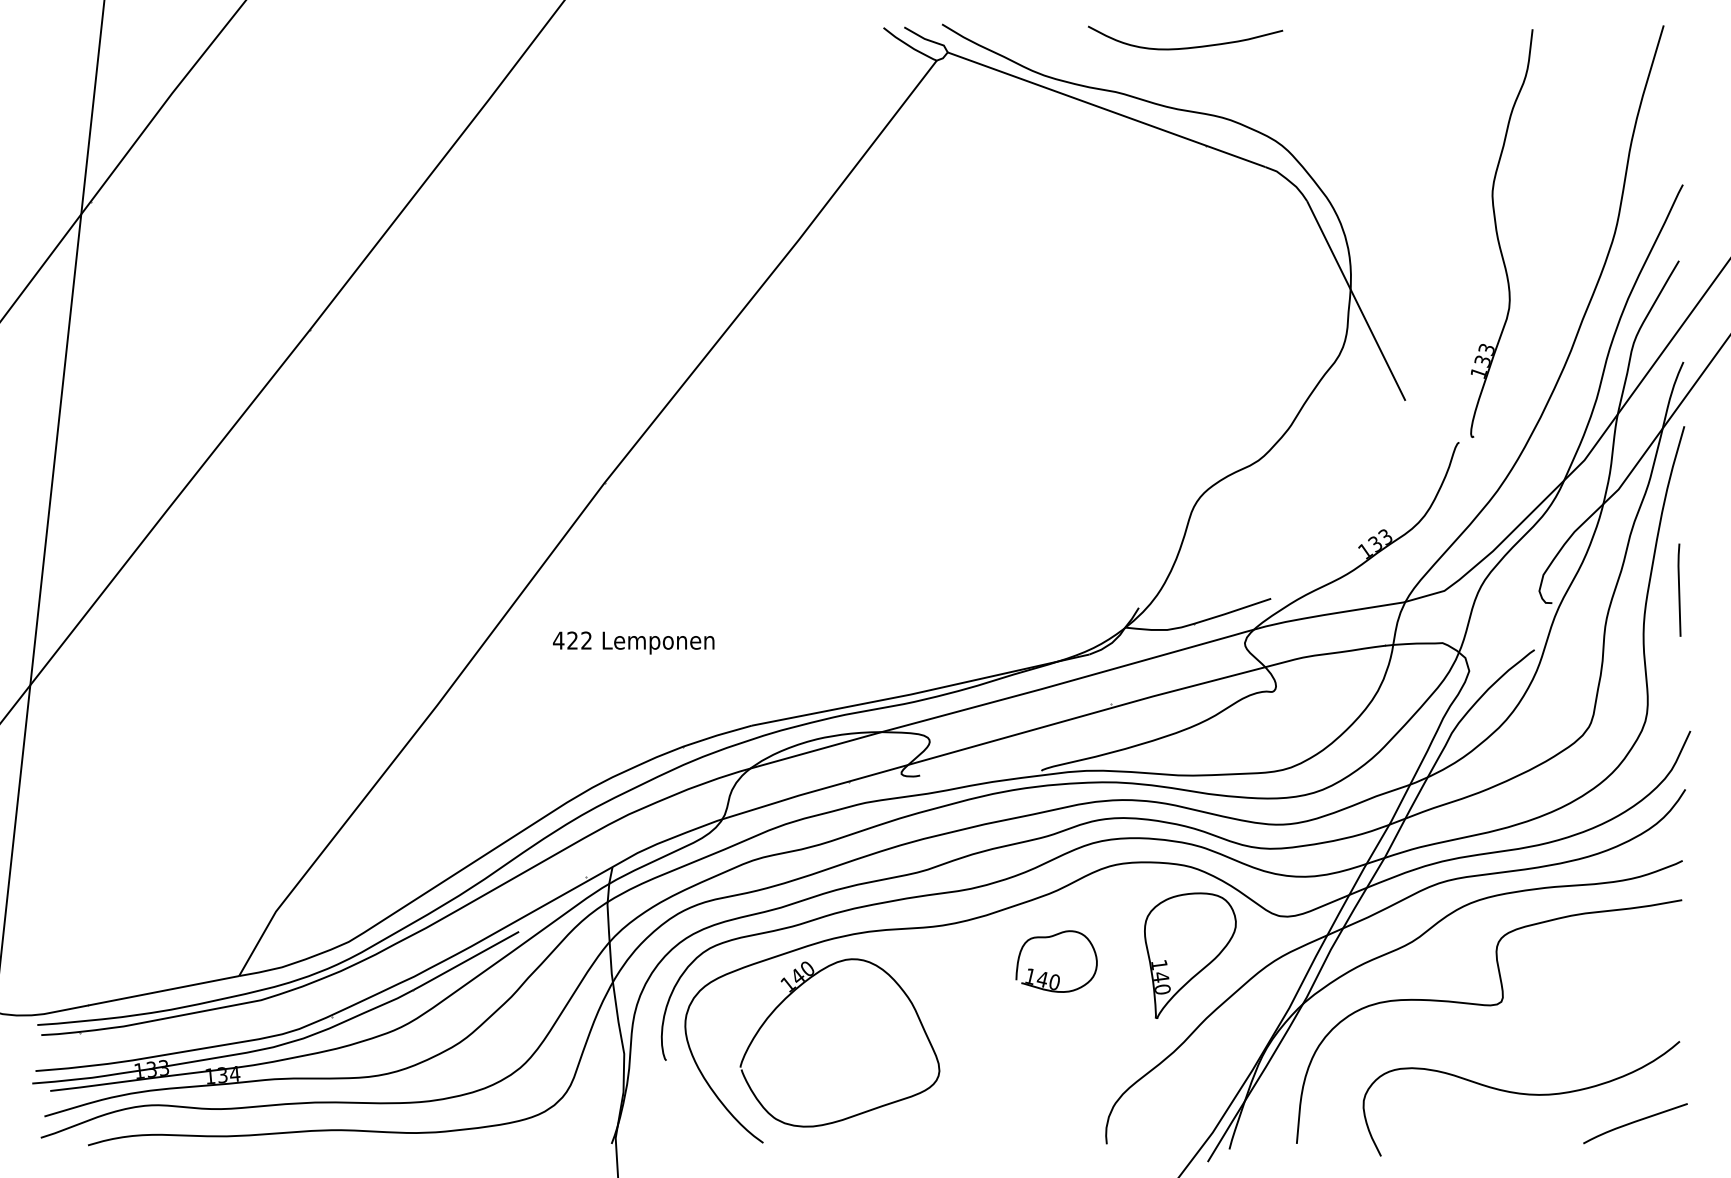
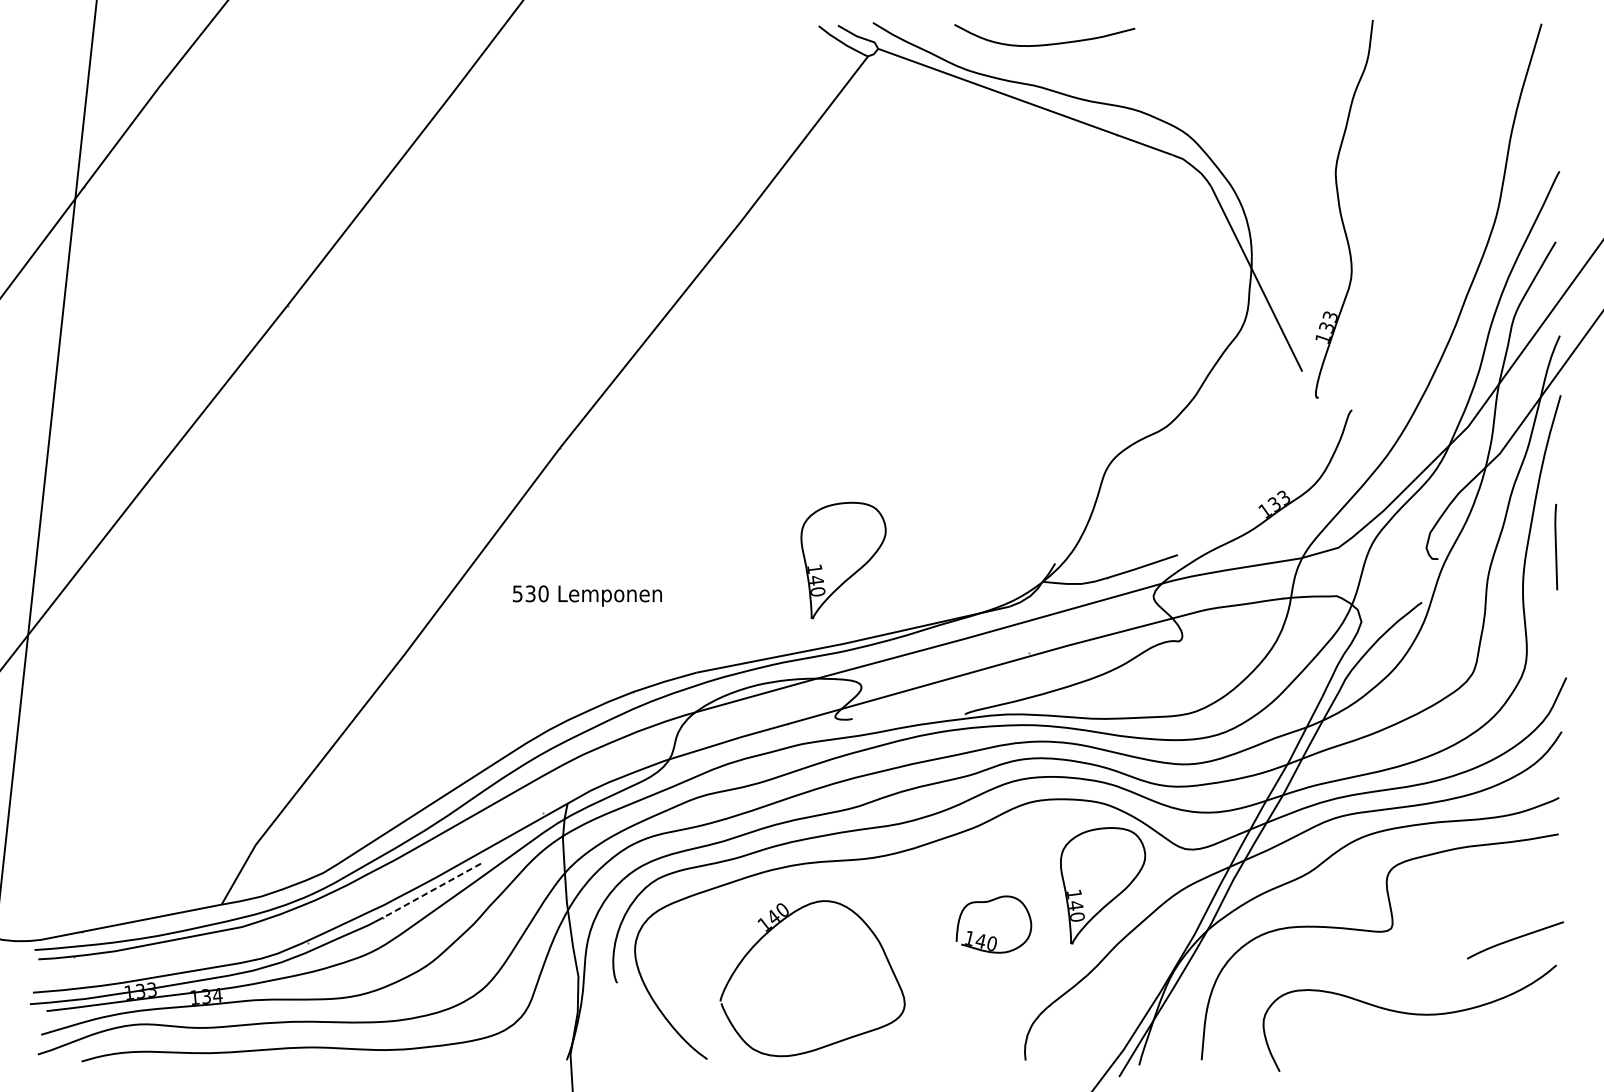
curve: (1185, 47) -> (1044, 44), moved
part: (1501, 233) -> (1344, 209), moved
part: (910, 604) -> (843, 560), added
text: (572, 640) -> (530, 593), 422 -> 530
line: (465, 961) -> (431, 891), solid -> dashed
part: (1056, 974) -> (993, 936), moved
part: (797, 989) -> (773, 929), moved
curve: (1635, 1122) -> (1515, 939), moved

